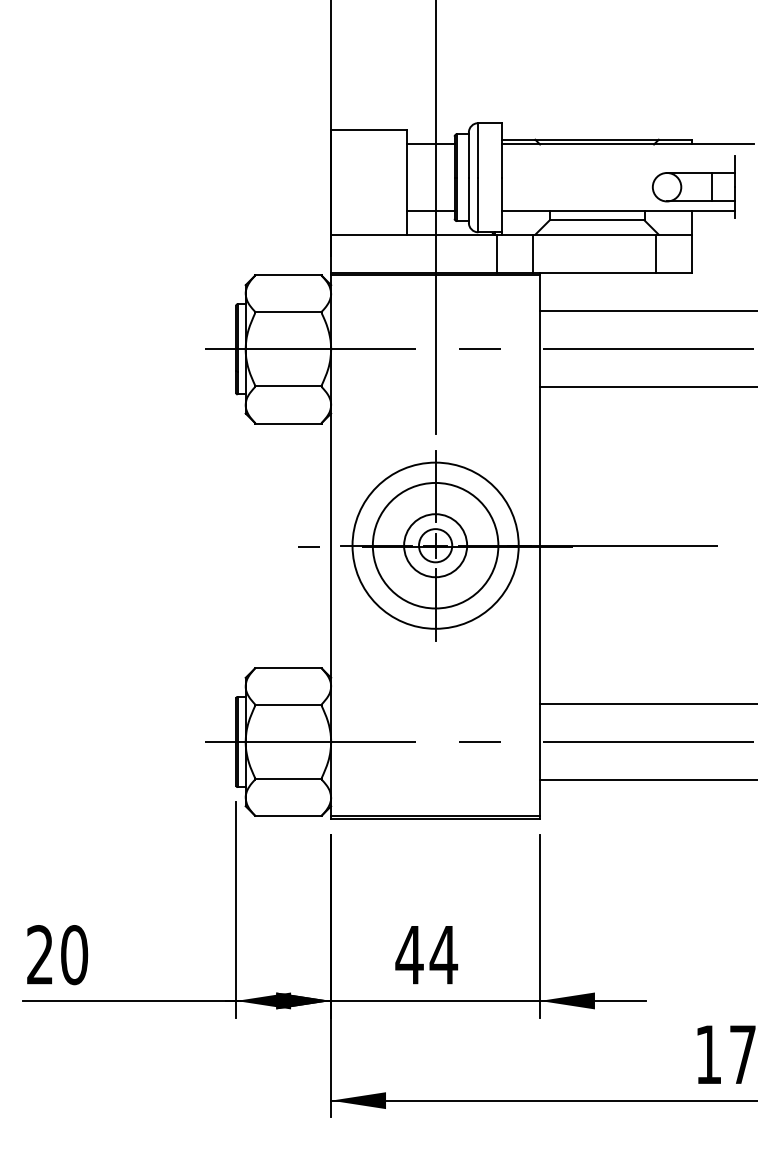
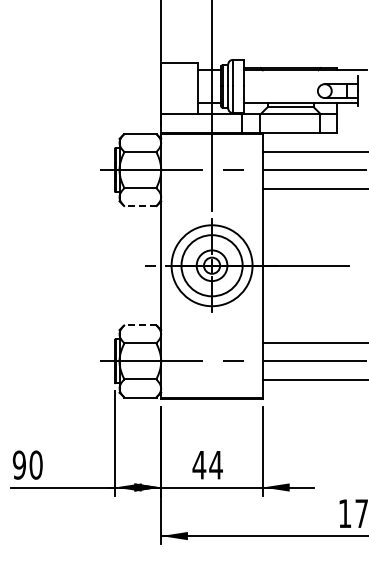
line: (286, 424) -> (139, 206), solid -> dashed
line: (286, 668) -> (139, 325), solid -> dashed
text: (38, 953) -> (18, 464), 20 -> 90

